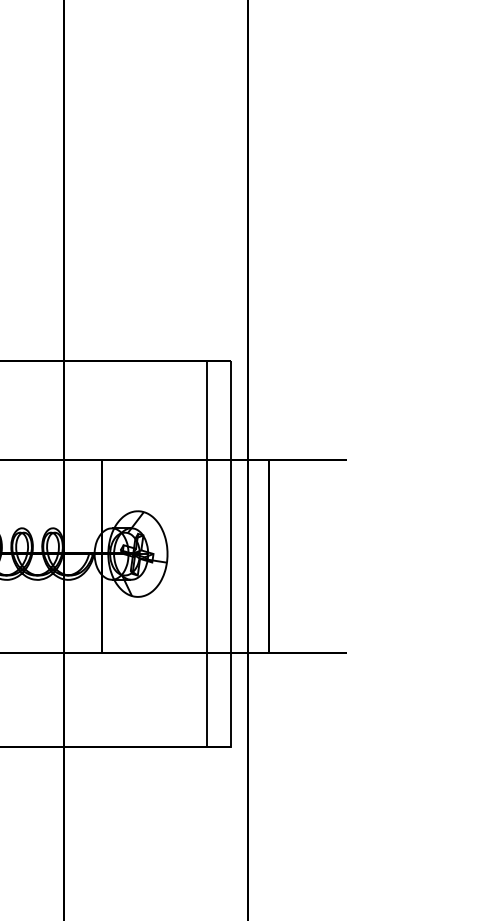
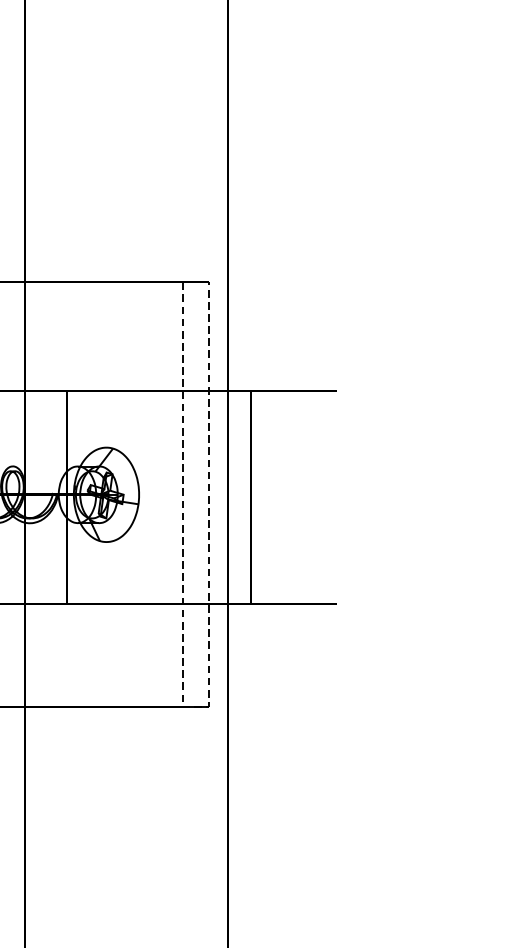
line: (218, 746) -> (195, 706), solid -> dashed

